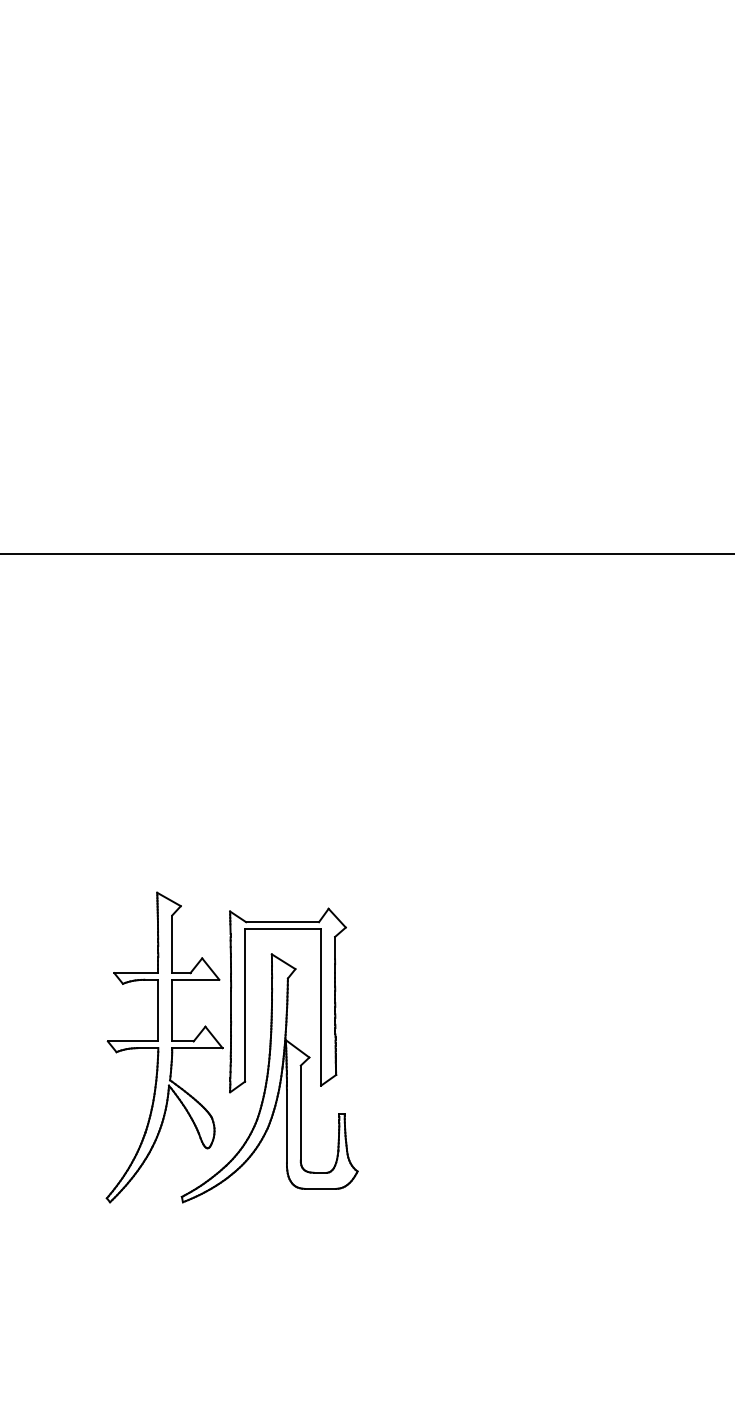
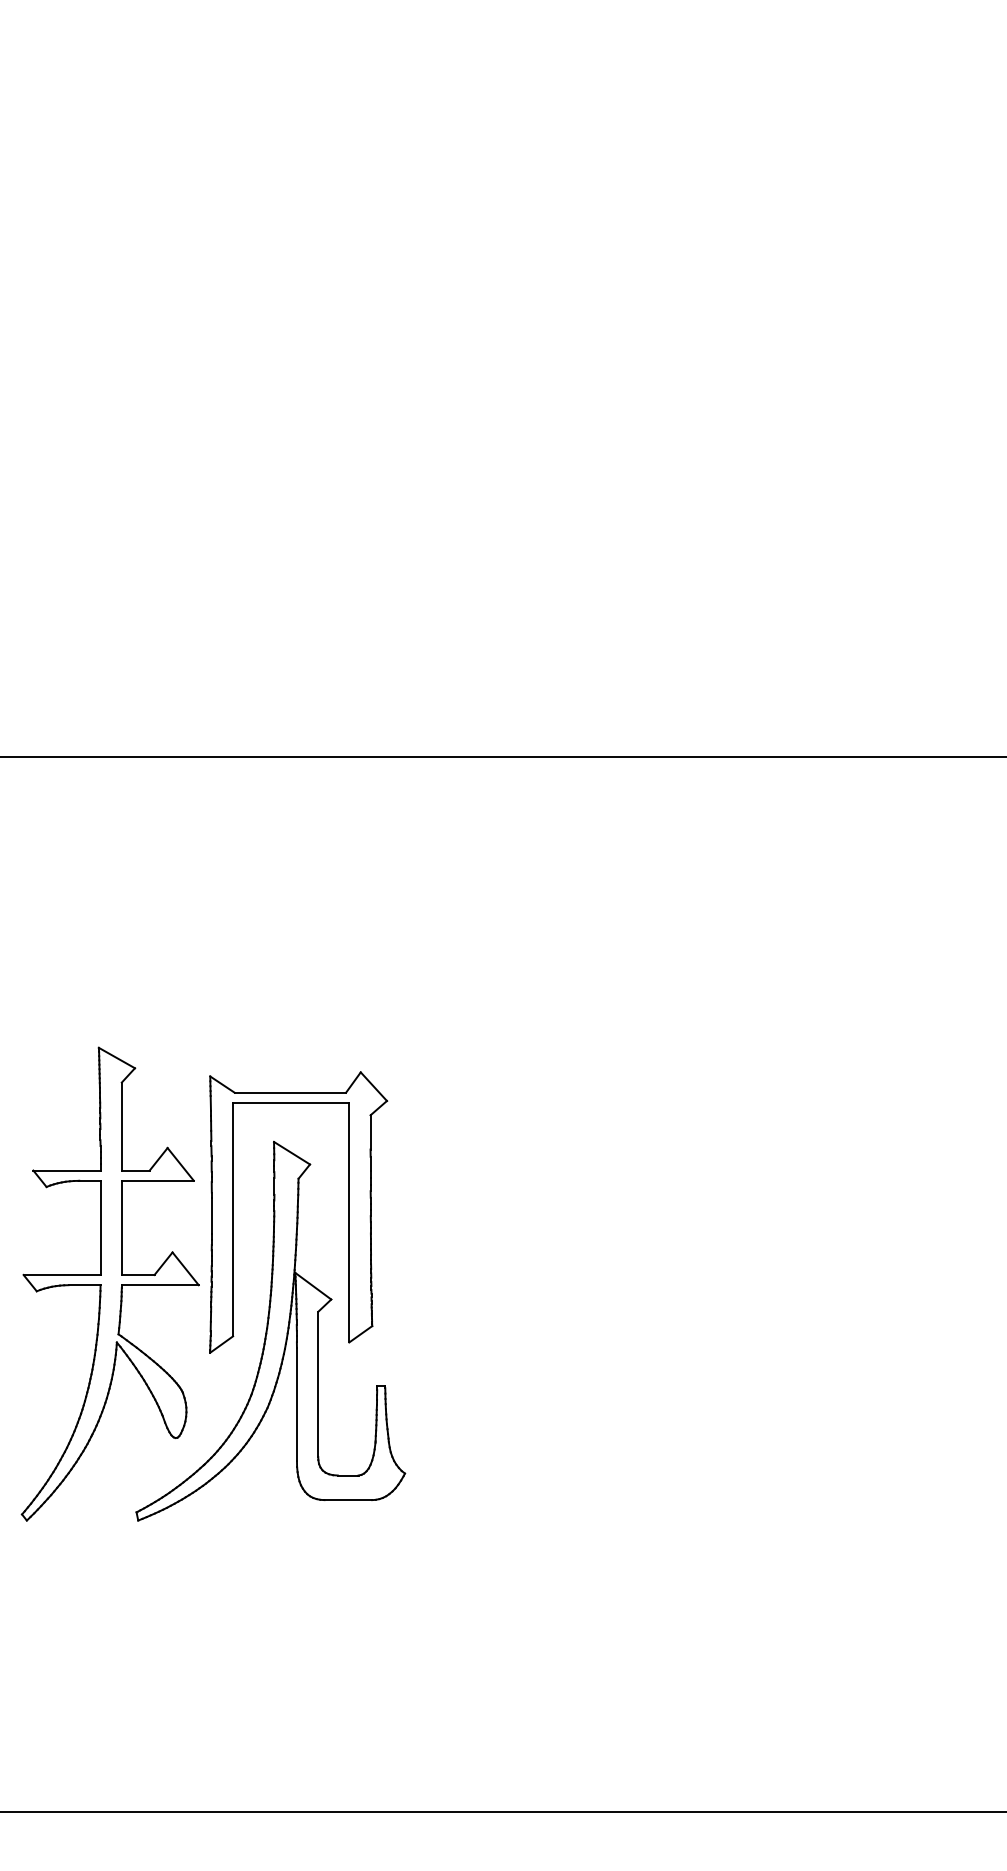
part: (232, 1046) -> (213, 1283), size x1.43

